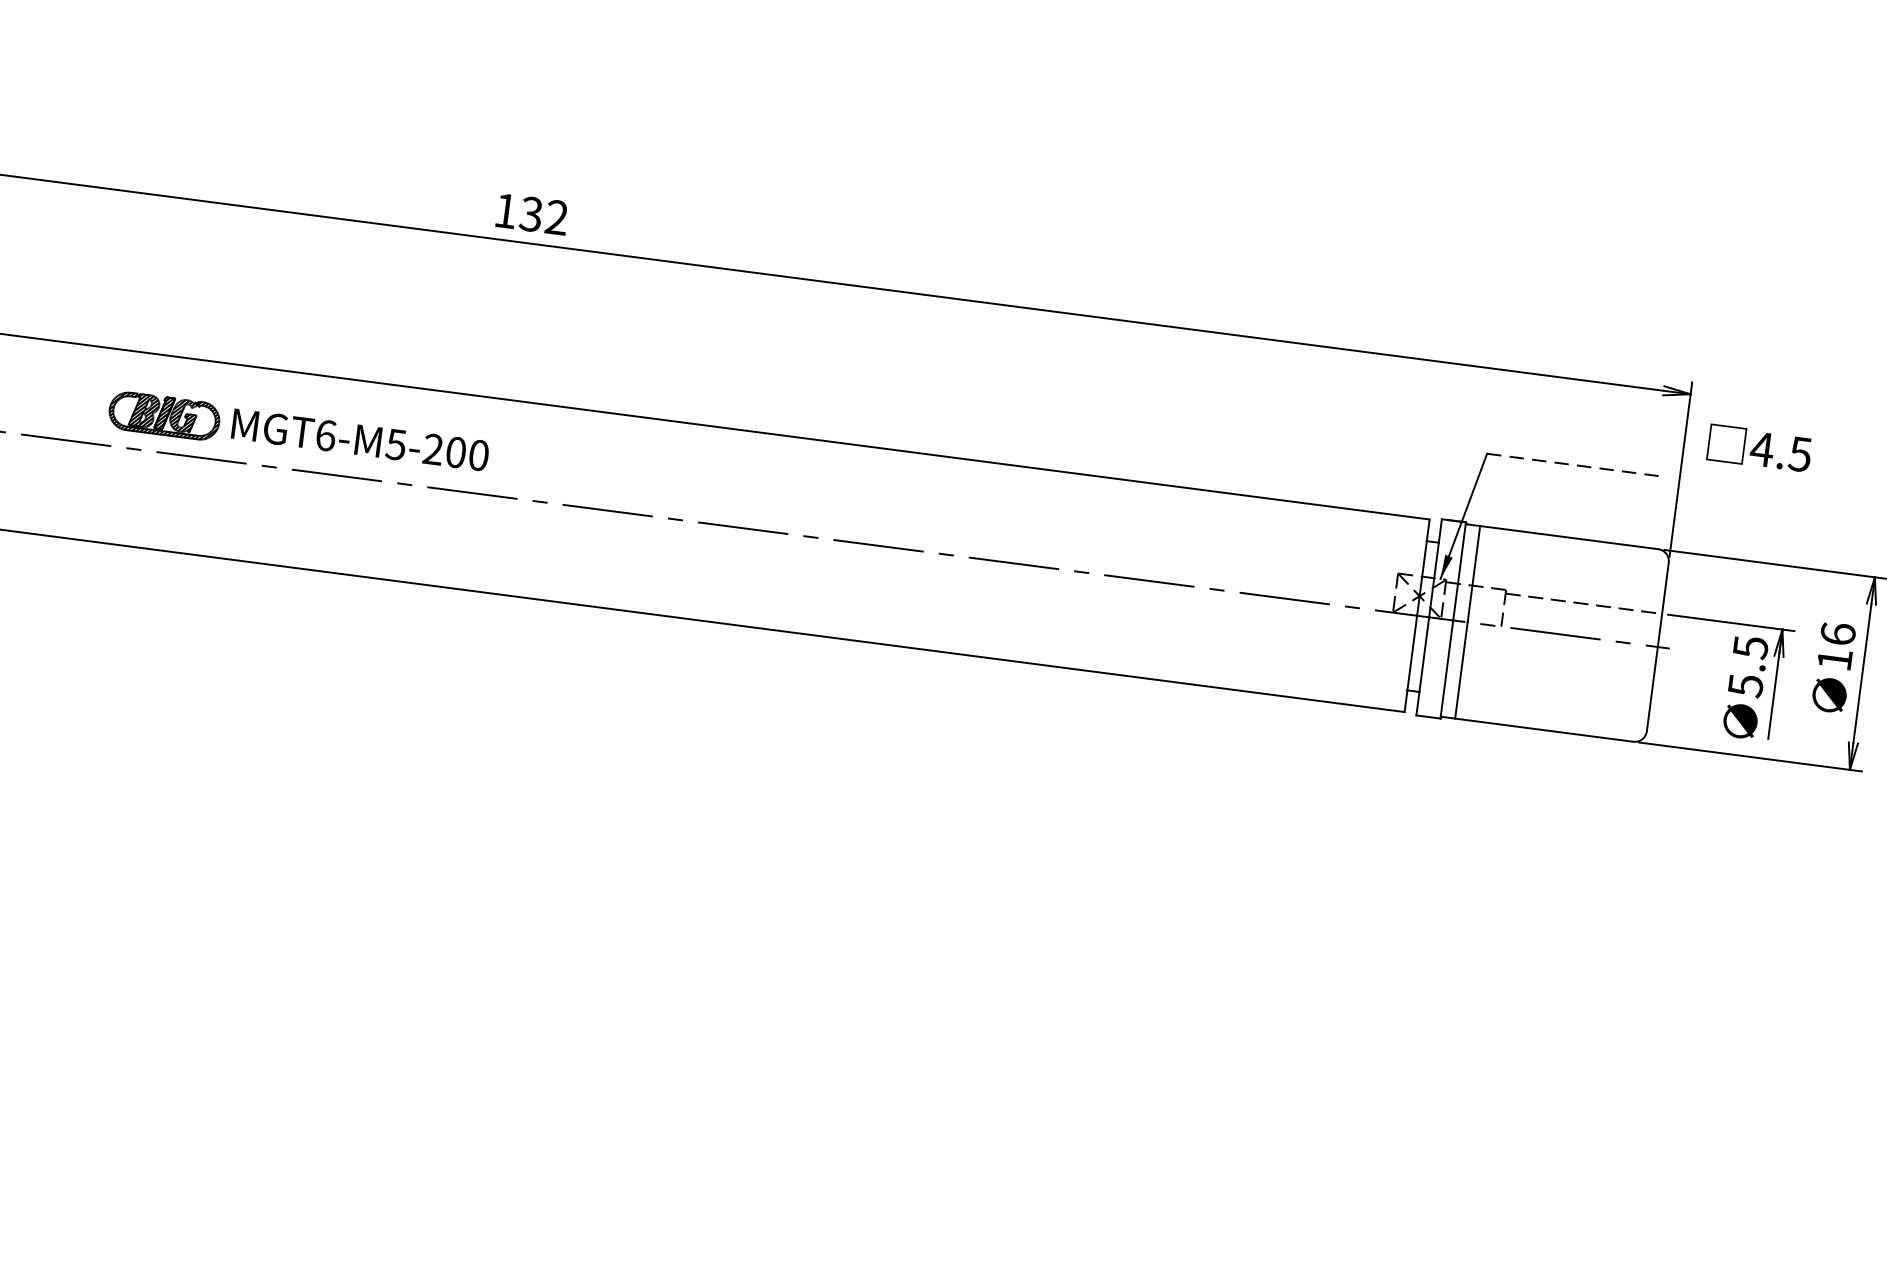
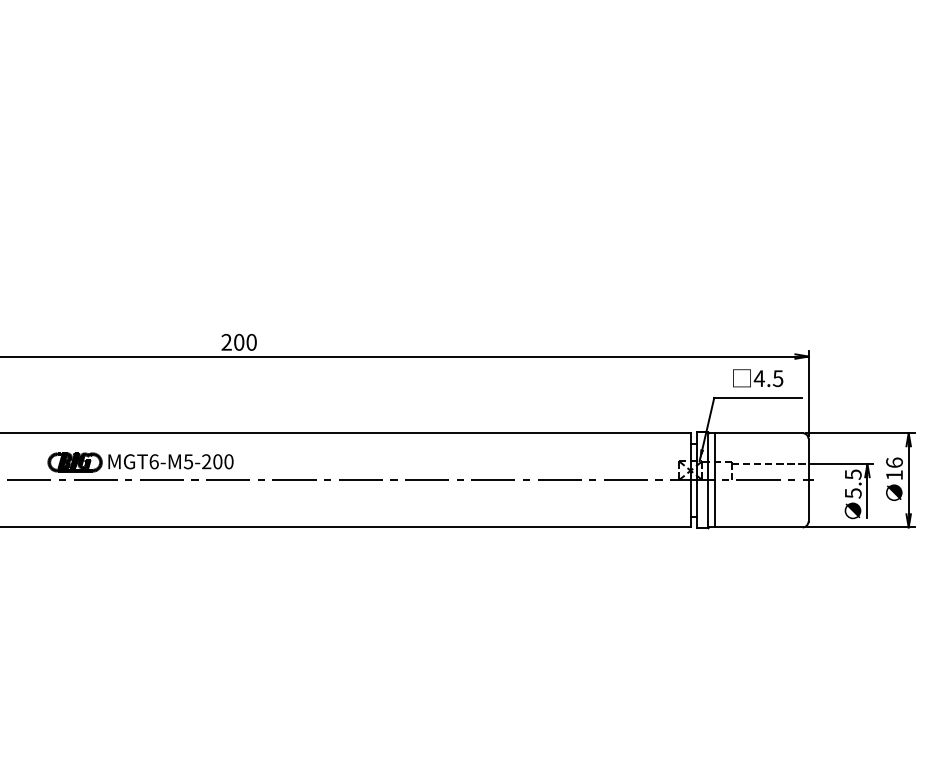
text: (530, 212) -> (238, 341), 132 -> 200
text: (1760, 448) -> (758, 378), moved
line: (1577, 464) -> (758, 397), dashed -> solid

